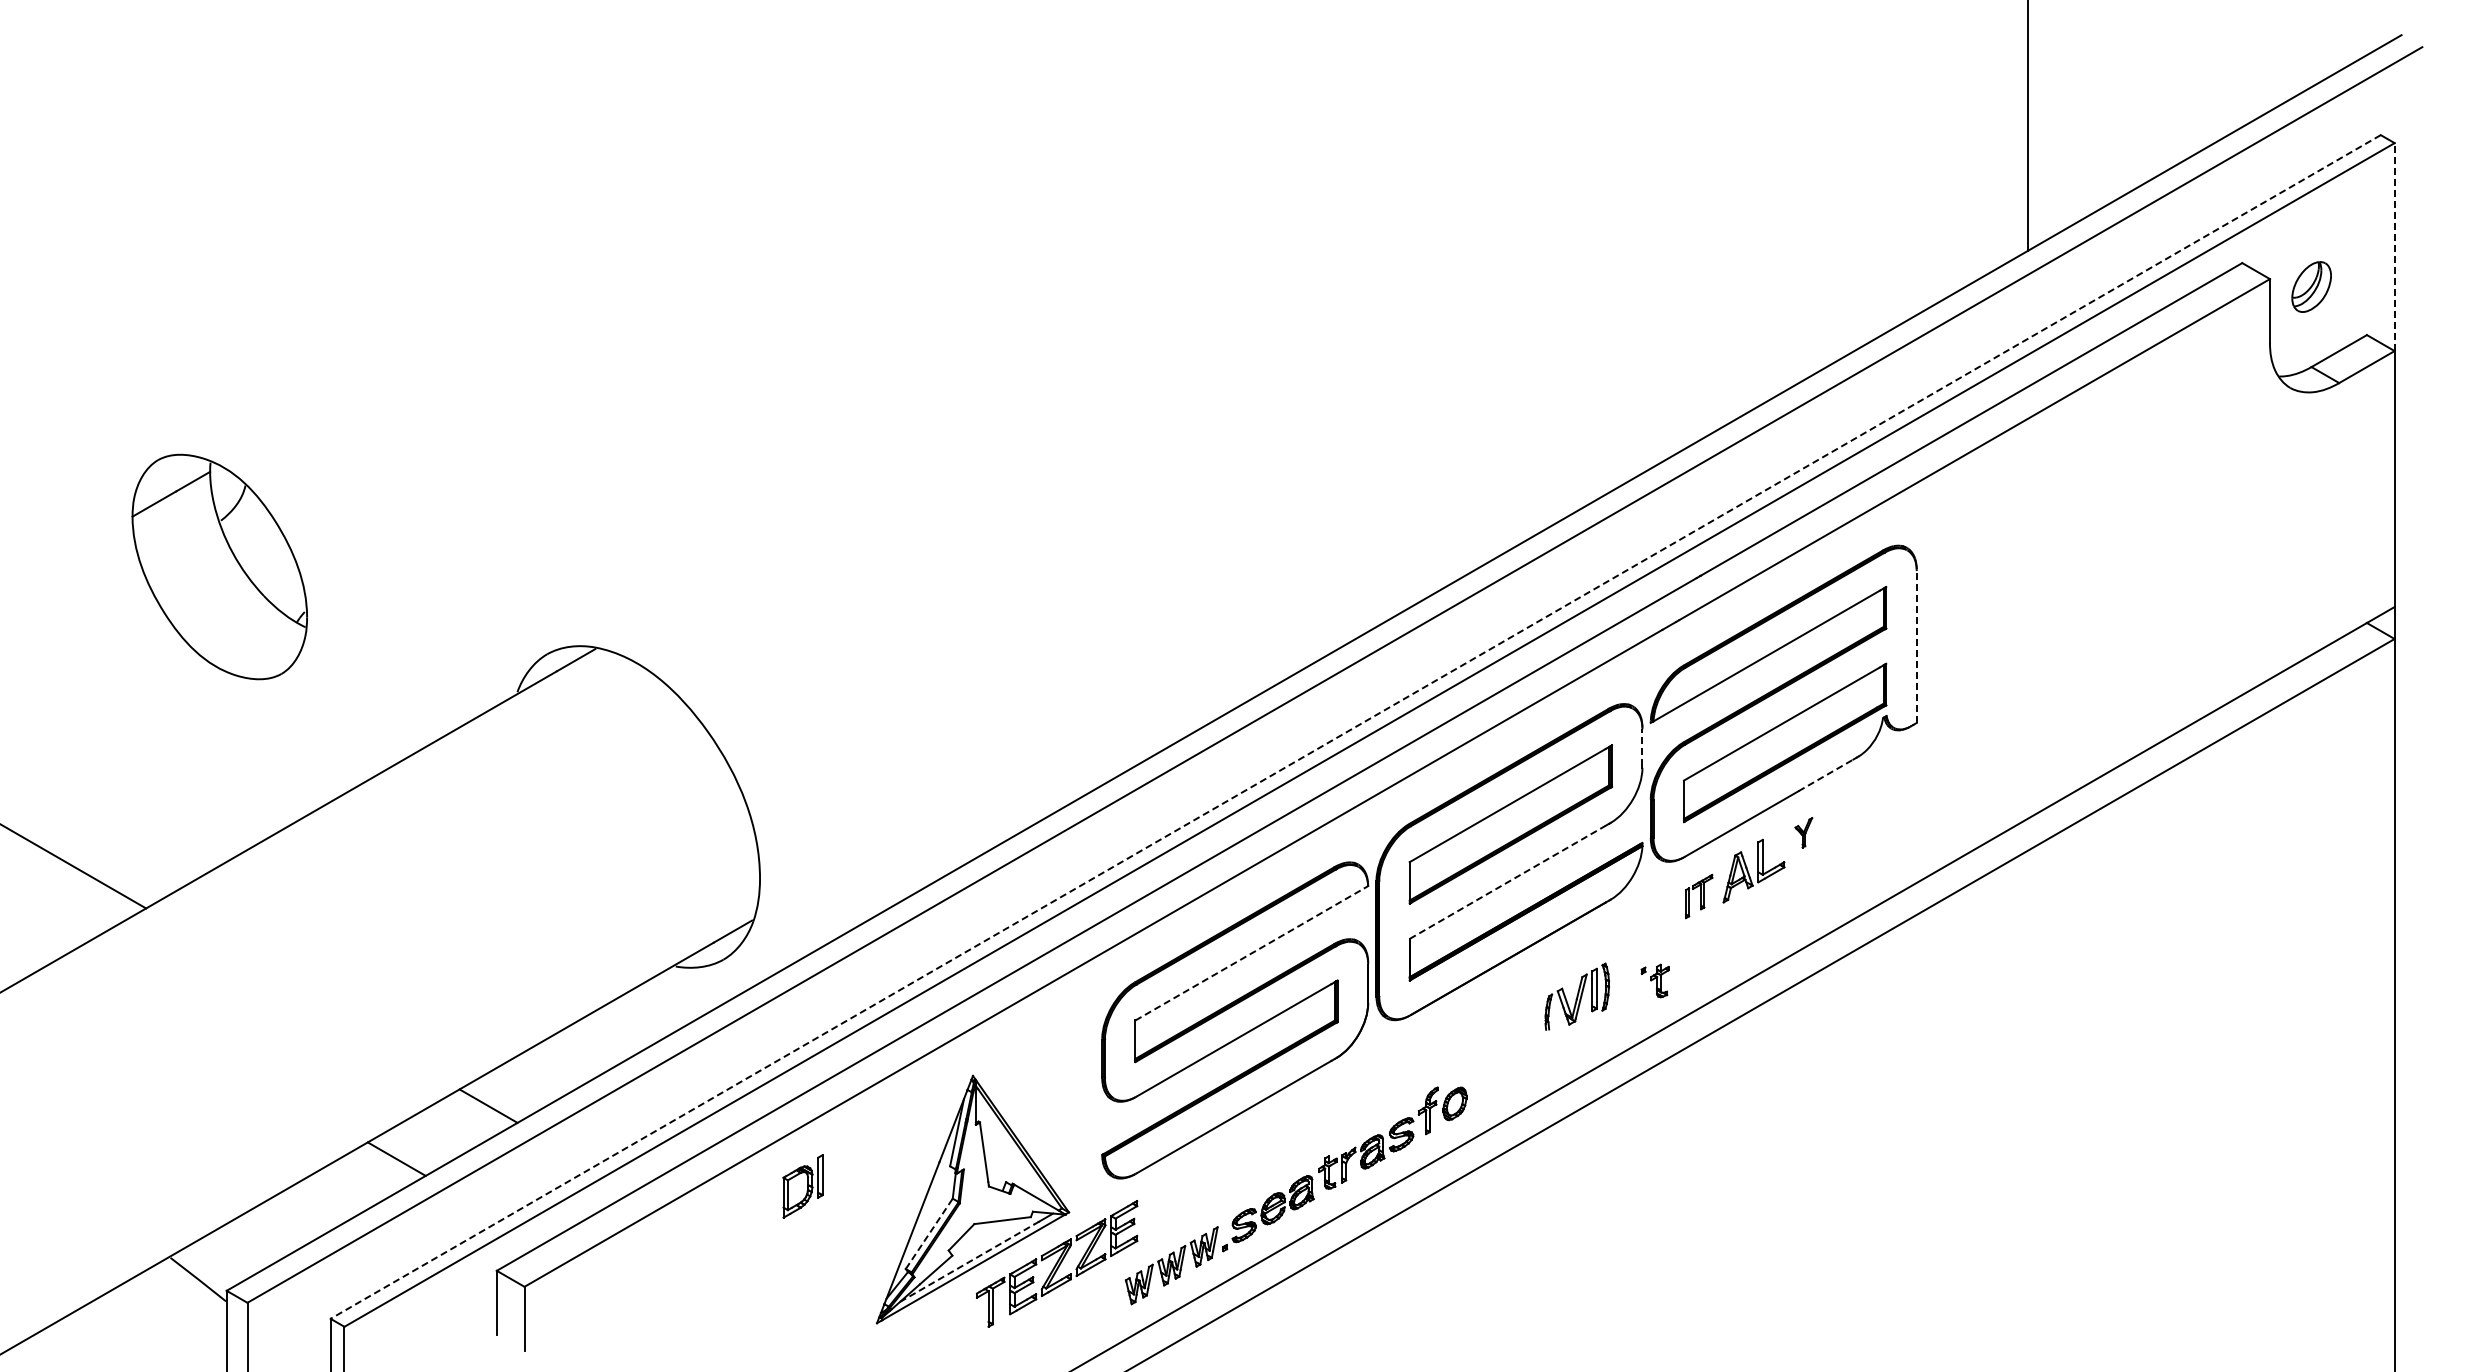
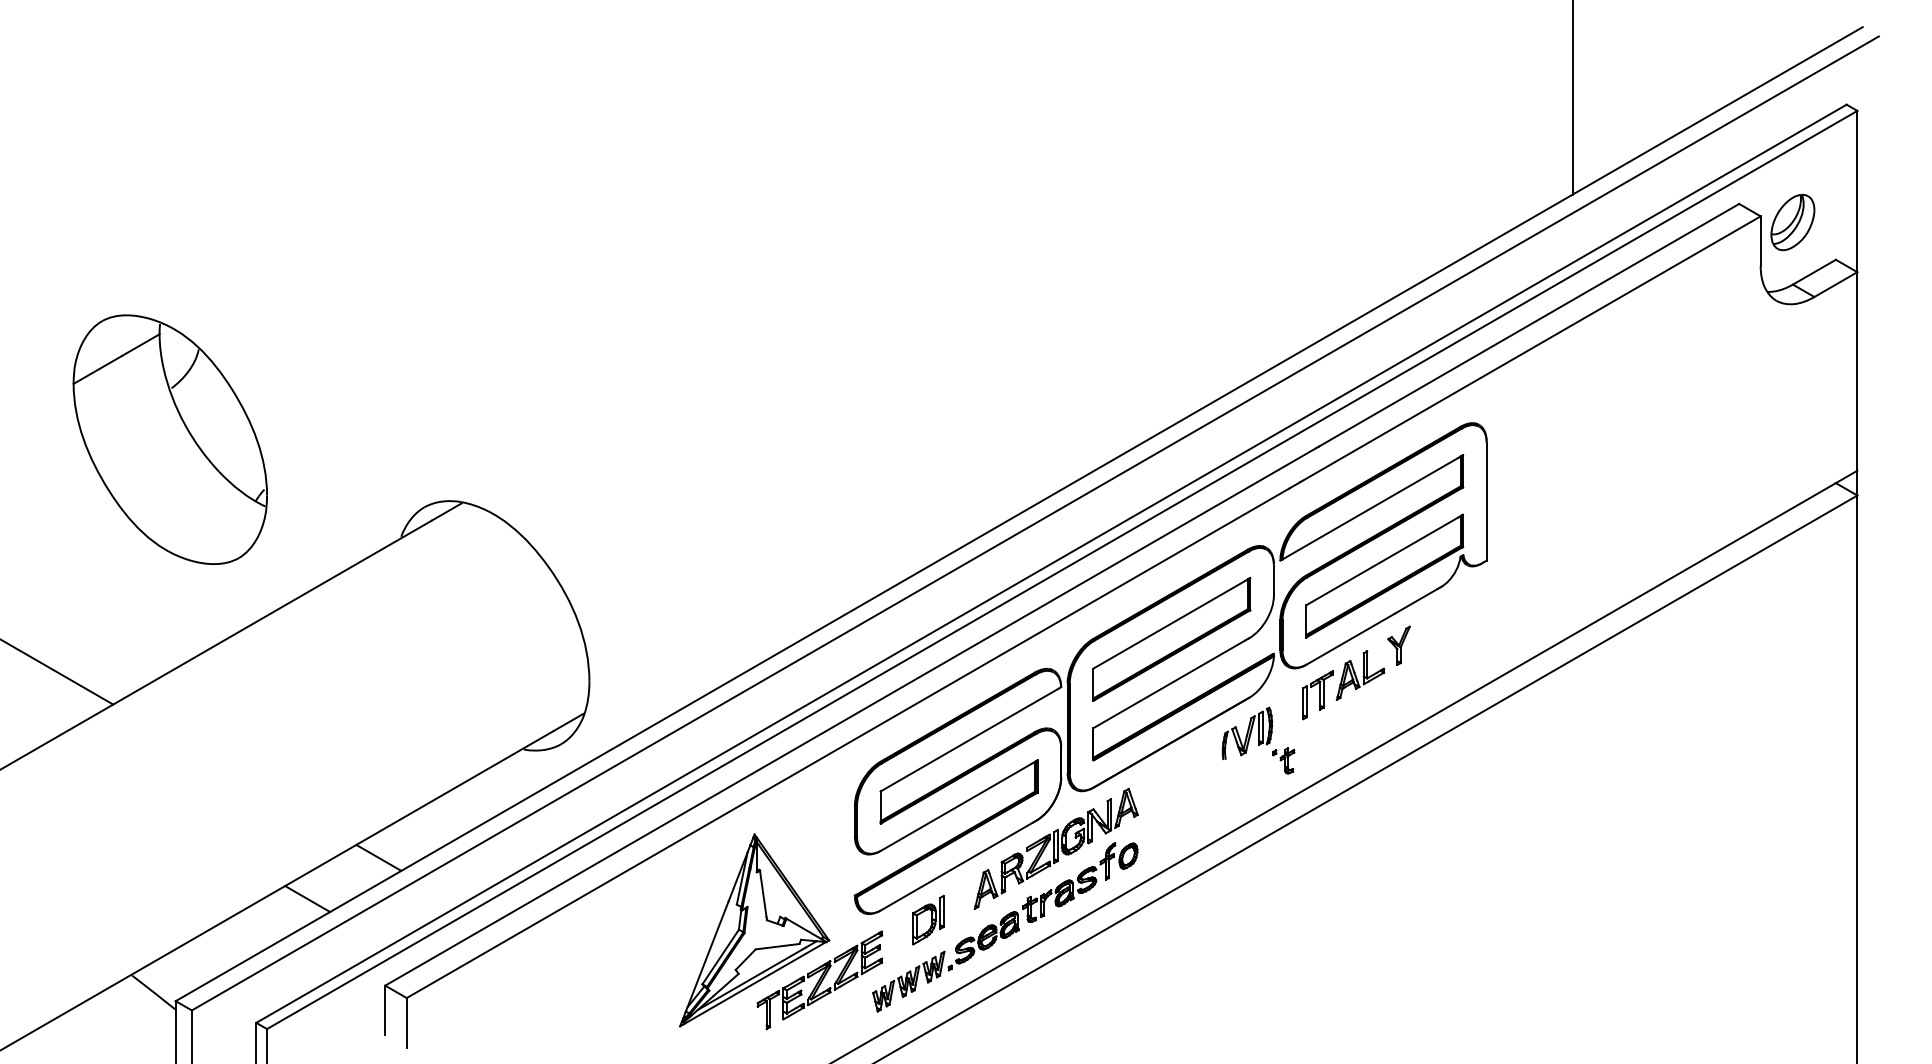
line: (2394, 247) -> (1857, 191), dashed -> solid
part: (2311, 286) -> (1792, 222), size x1.43
part: (219, 566) -> (170, 439), size x1.43
line: (1916, 647) -> (1486, 502), dashed -> solid
line: (1355, 726) -> (1051, 563), dashed -> solid
line: (1642, 747) -> (1273, 579), dashed -> solid
line: (1825, 775) -> (1415, 601), dashed -> solid
part: (1803, 832) -> (1398, 645), size x1.67
line: (1508, 882) -> (1170, 684), dashed -> solid
part: (1698, 896) -> (1317, 695), size x1.43
line: (1250, 954) -> (969, 740), dashed -> solid
part: (1577, 996) -> (1247, 733), moved
part: (1361, 1094) -> (1055, 848), added
part: (802, 1186) -> (927, 920), moved
line: (929, 1233) -> (720, 956), dashed -> solid
line: (967, 1263) -> (750, 979), dashed -> solid

